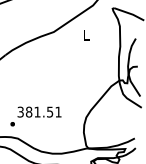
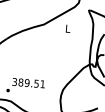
text: (37, 111) -> (27, 82), 381.51 -> 389.51

